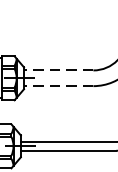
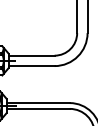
line: (58, 70) -> (31, 55), dashed -> solid
line: (58, 86) -> (31, 66), dashed -> solid

